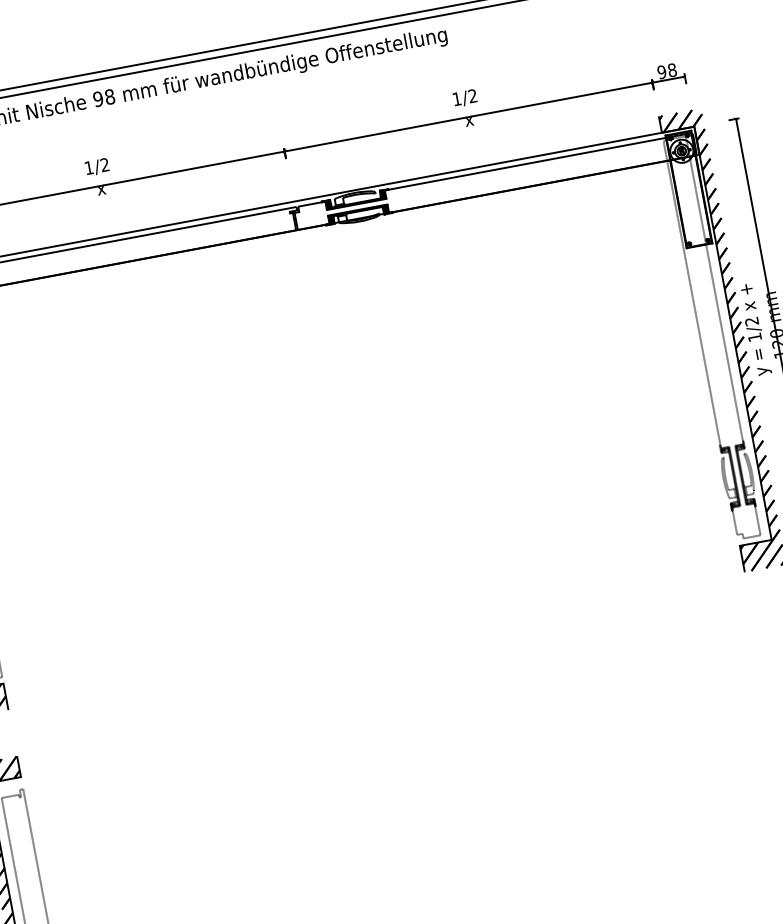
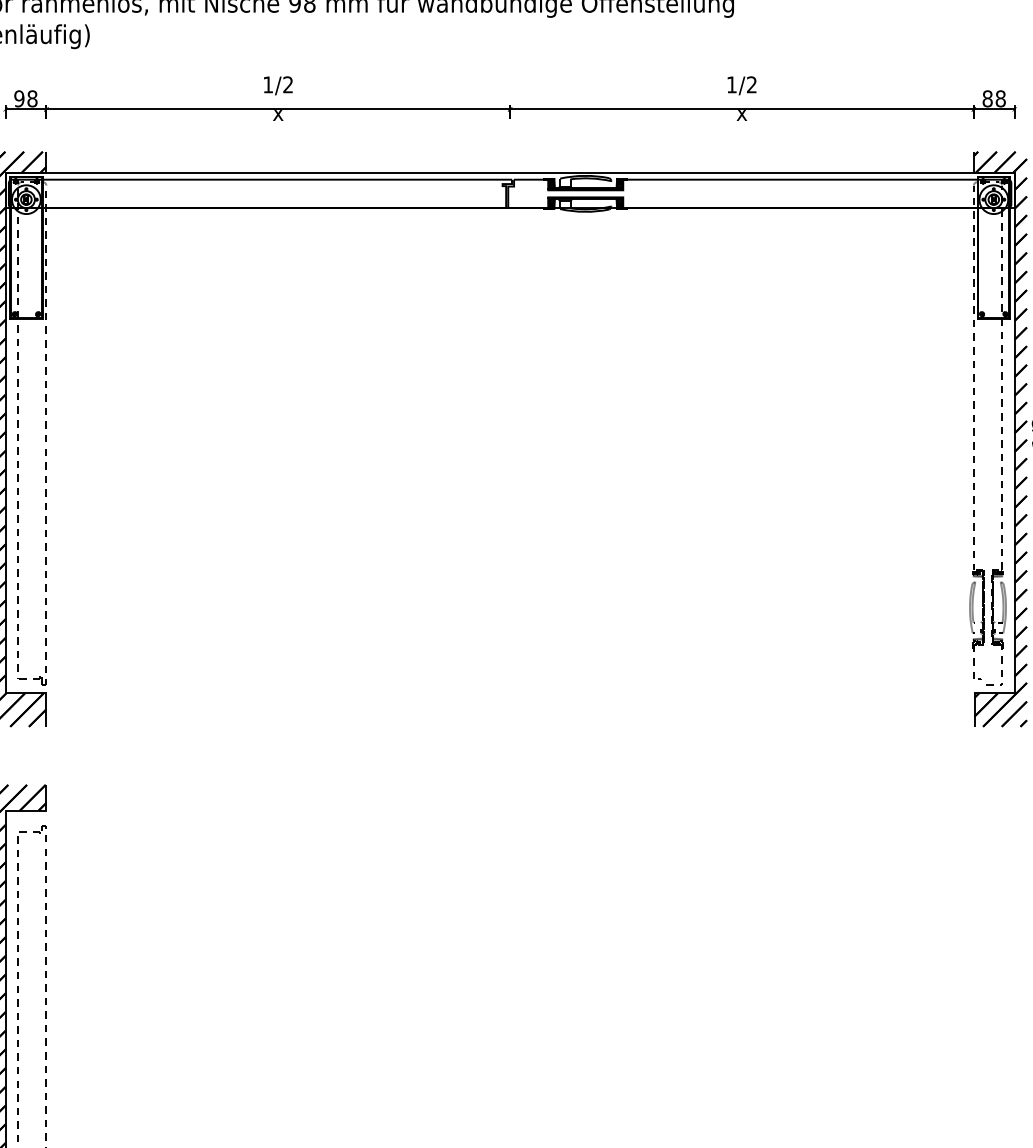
text: (661, 71) -> (987, 98), 98 -> 88

